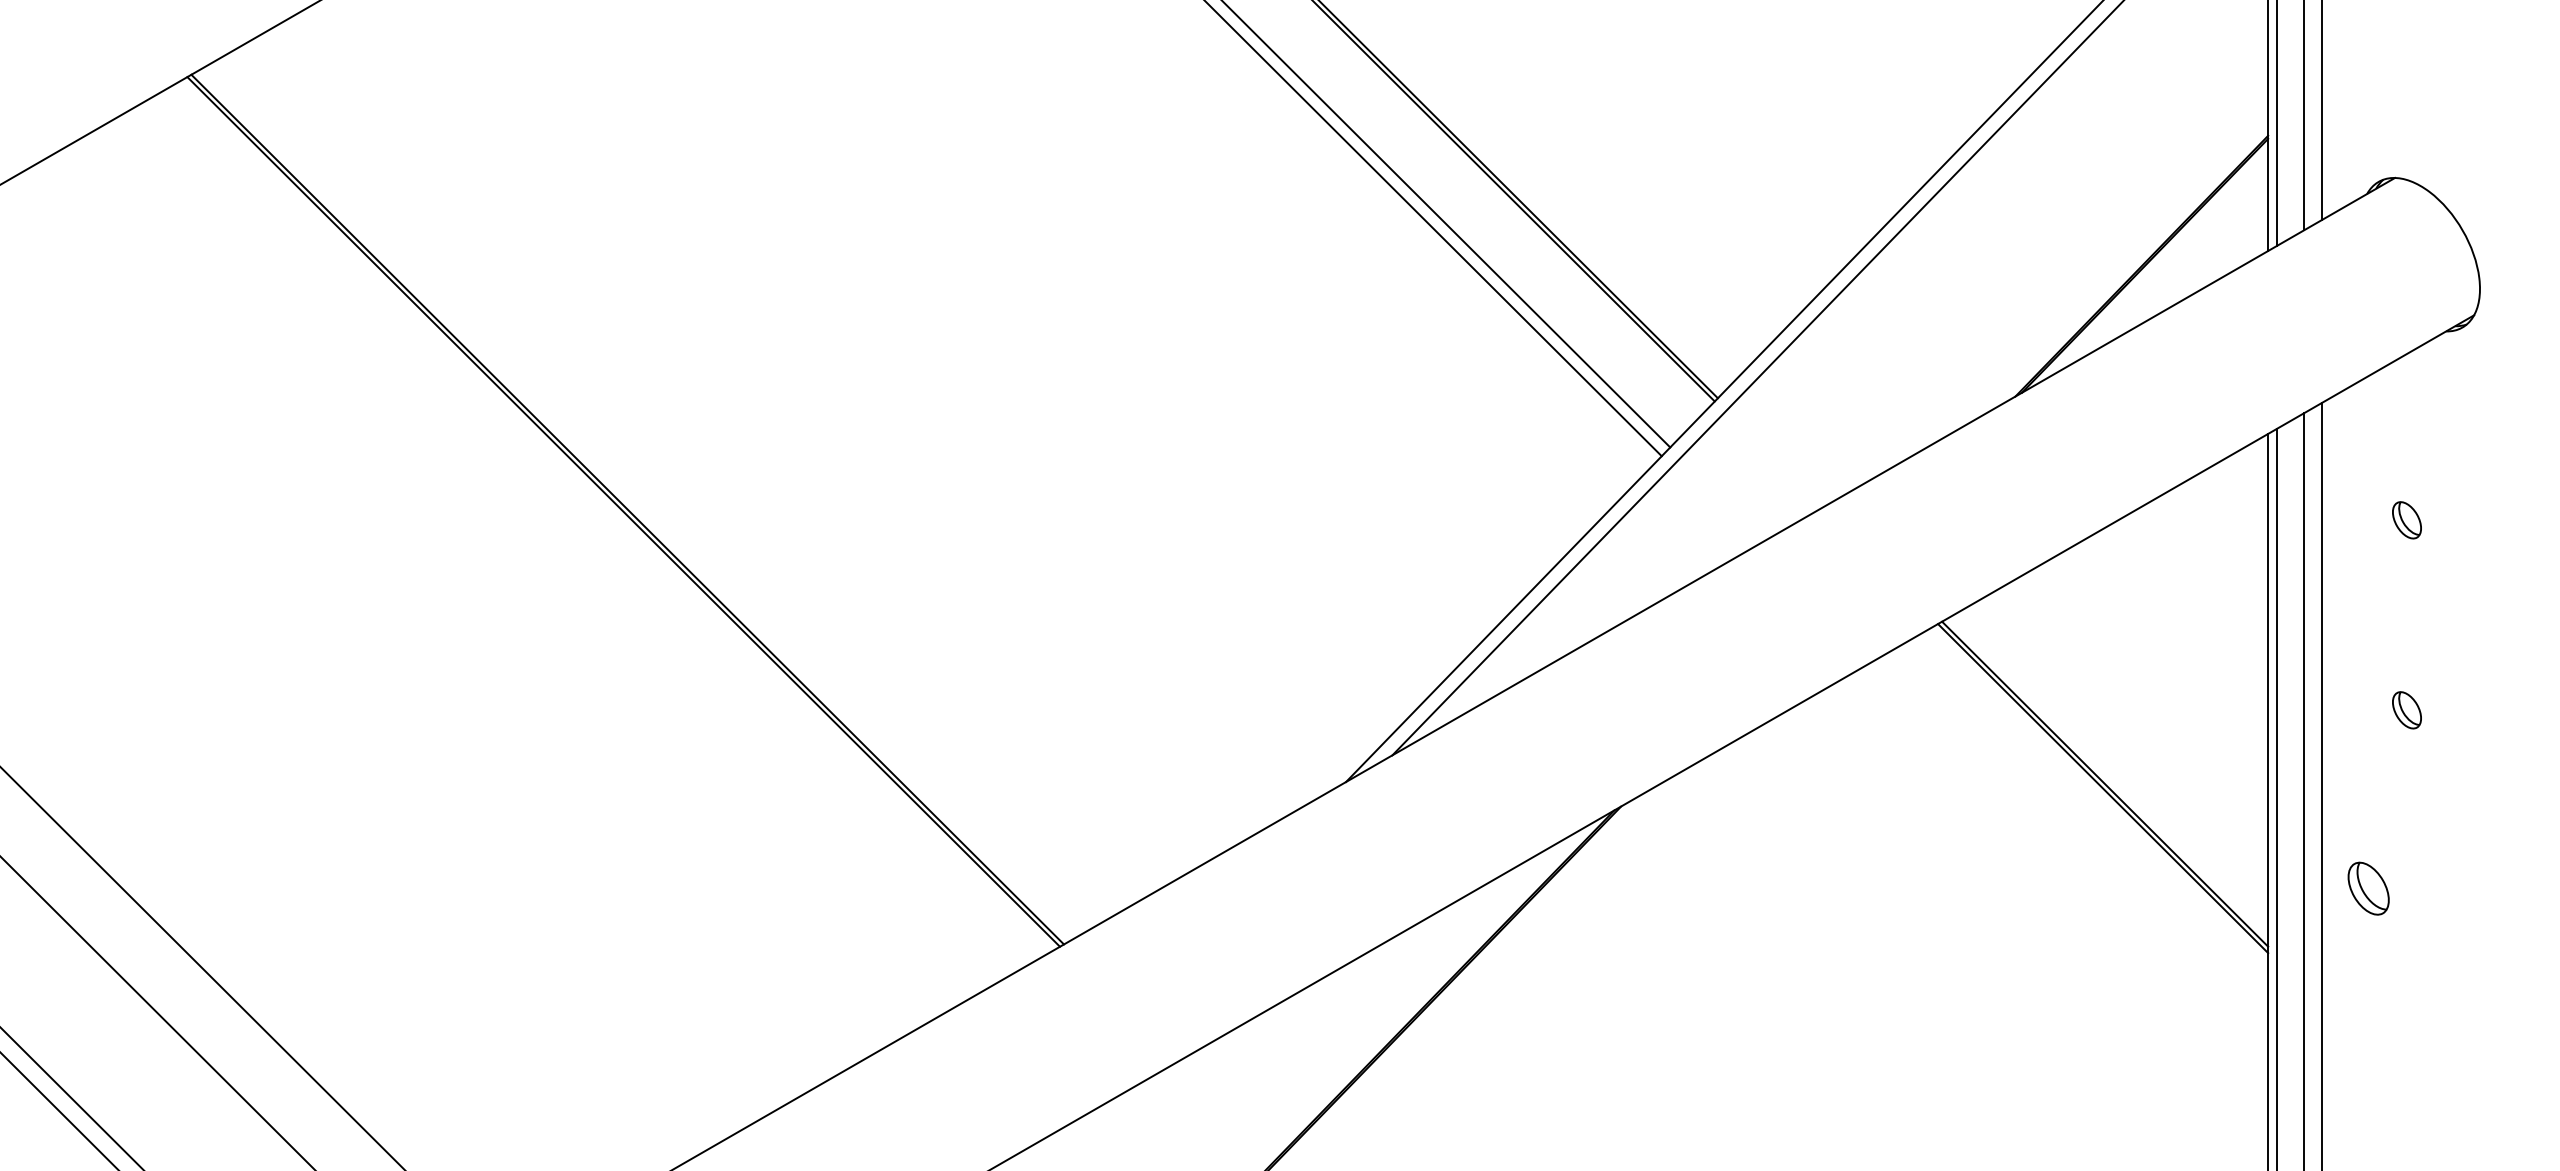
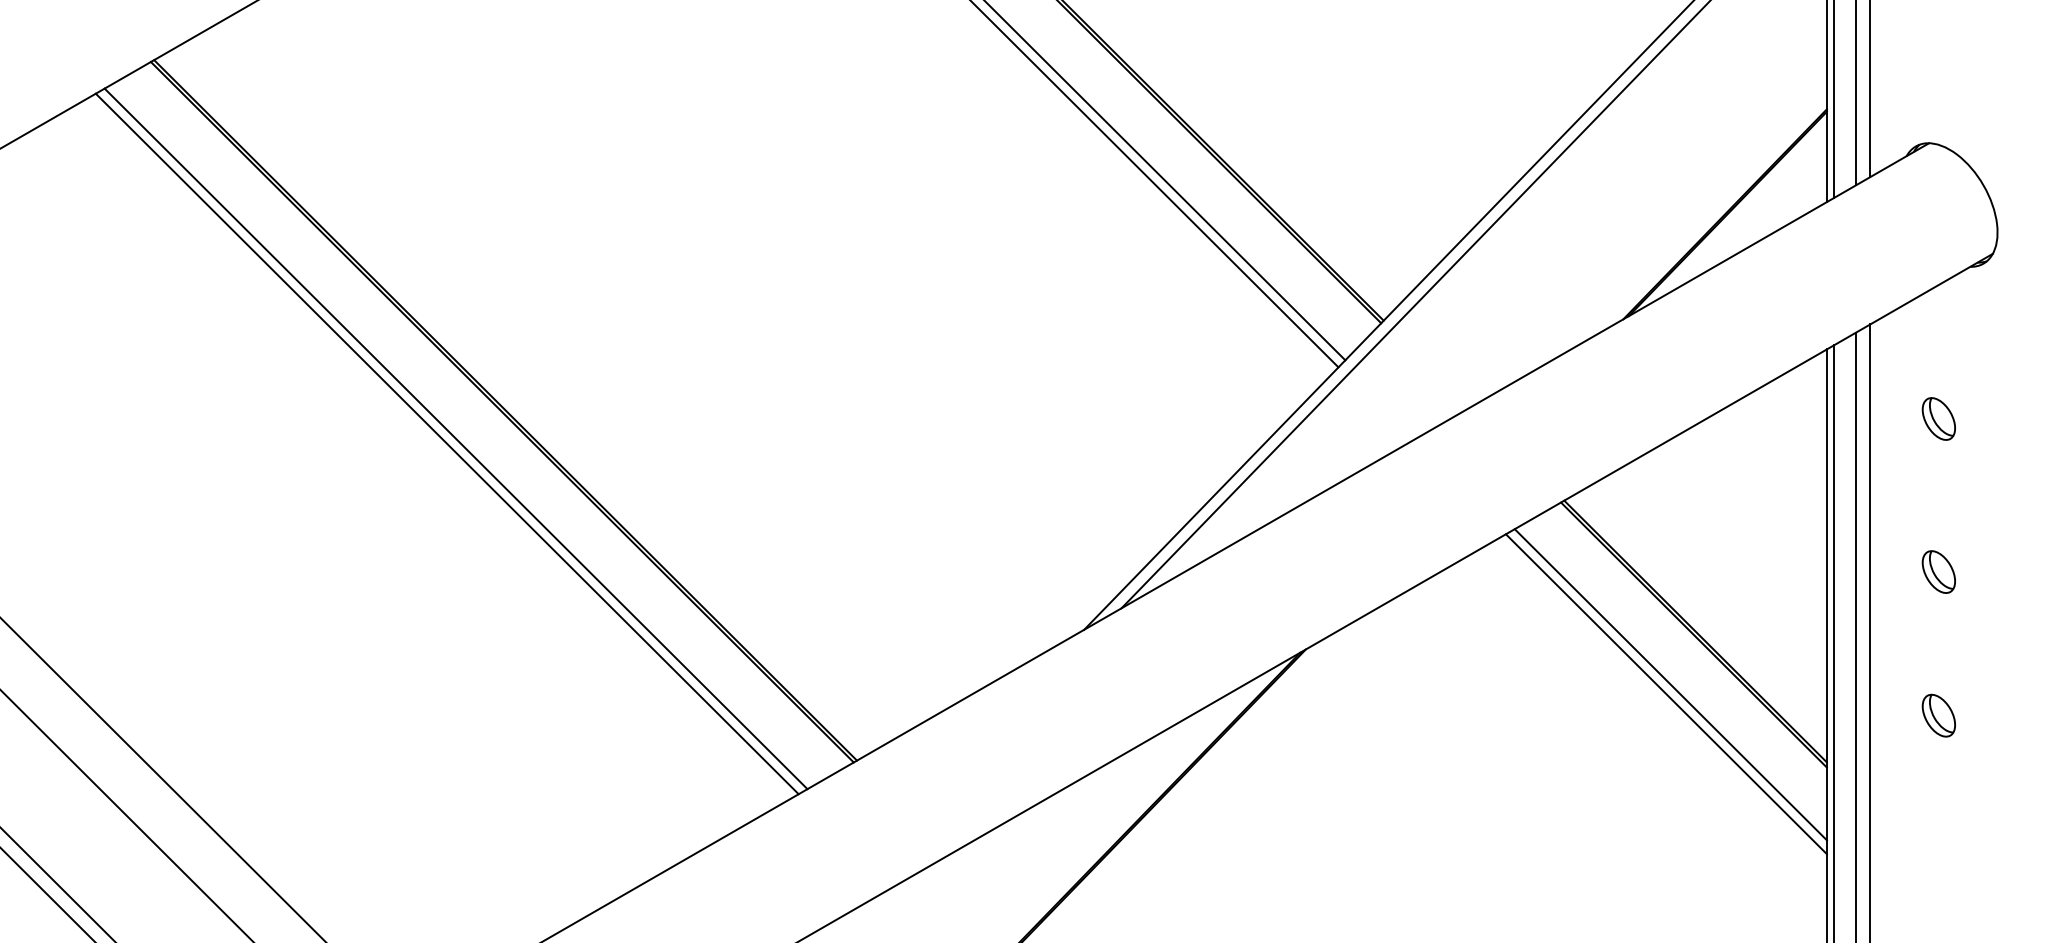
part: (2406, 519) -> (1938, 418), size x1.43
line: (565, 544) -> (455, 438), added
line: (554, 550) -> (446, 443), added
part: (2406, 709) -> (1938, 571), size x1.43
line: (2073, 849) -> (1670, 684), added
line: (2067, 862) -> (1665, 694), added
part: (2368, 888) -> (1938, 715), moved

